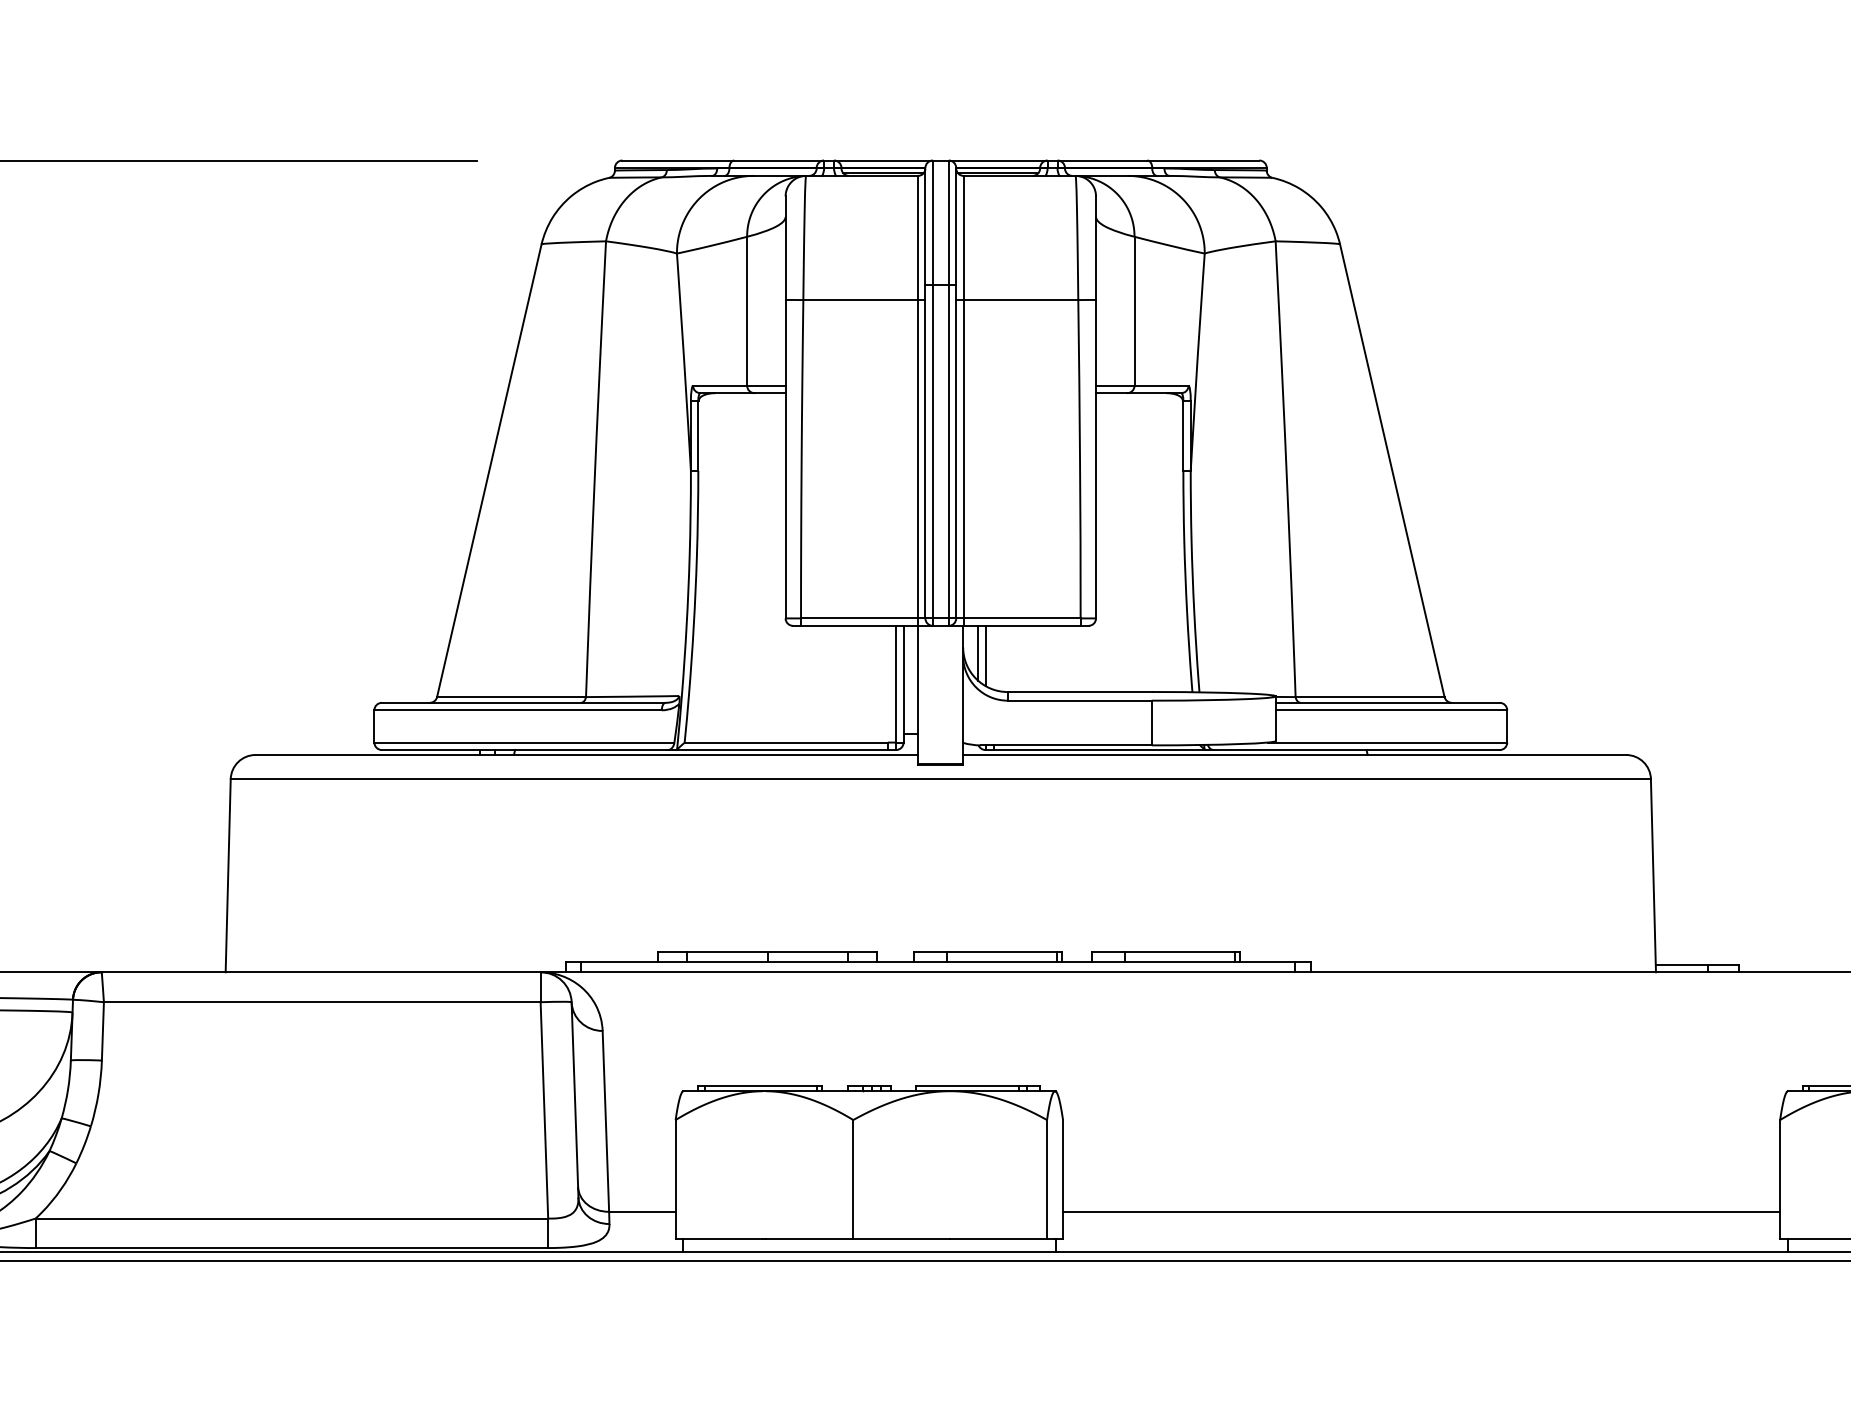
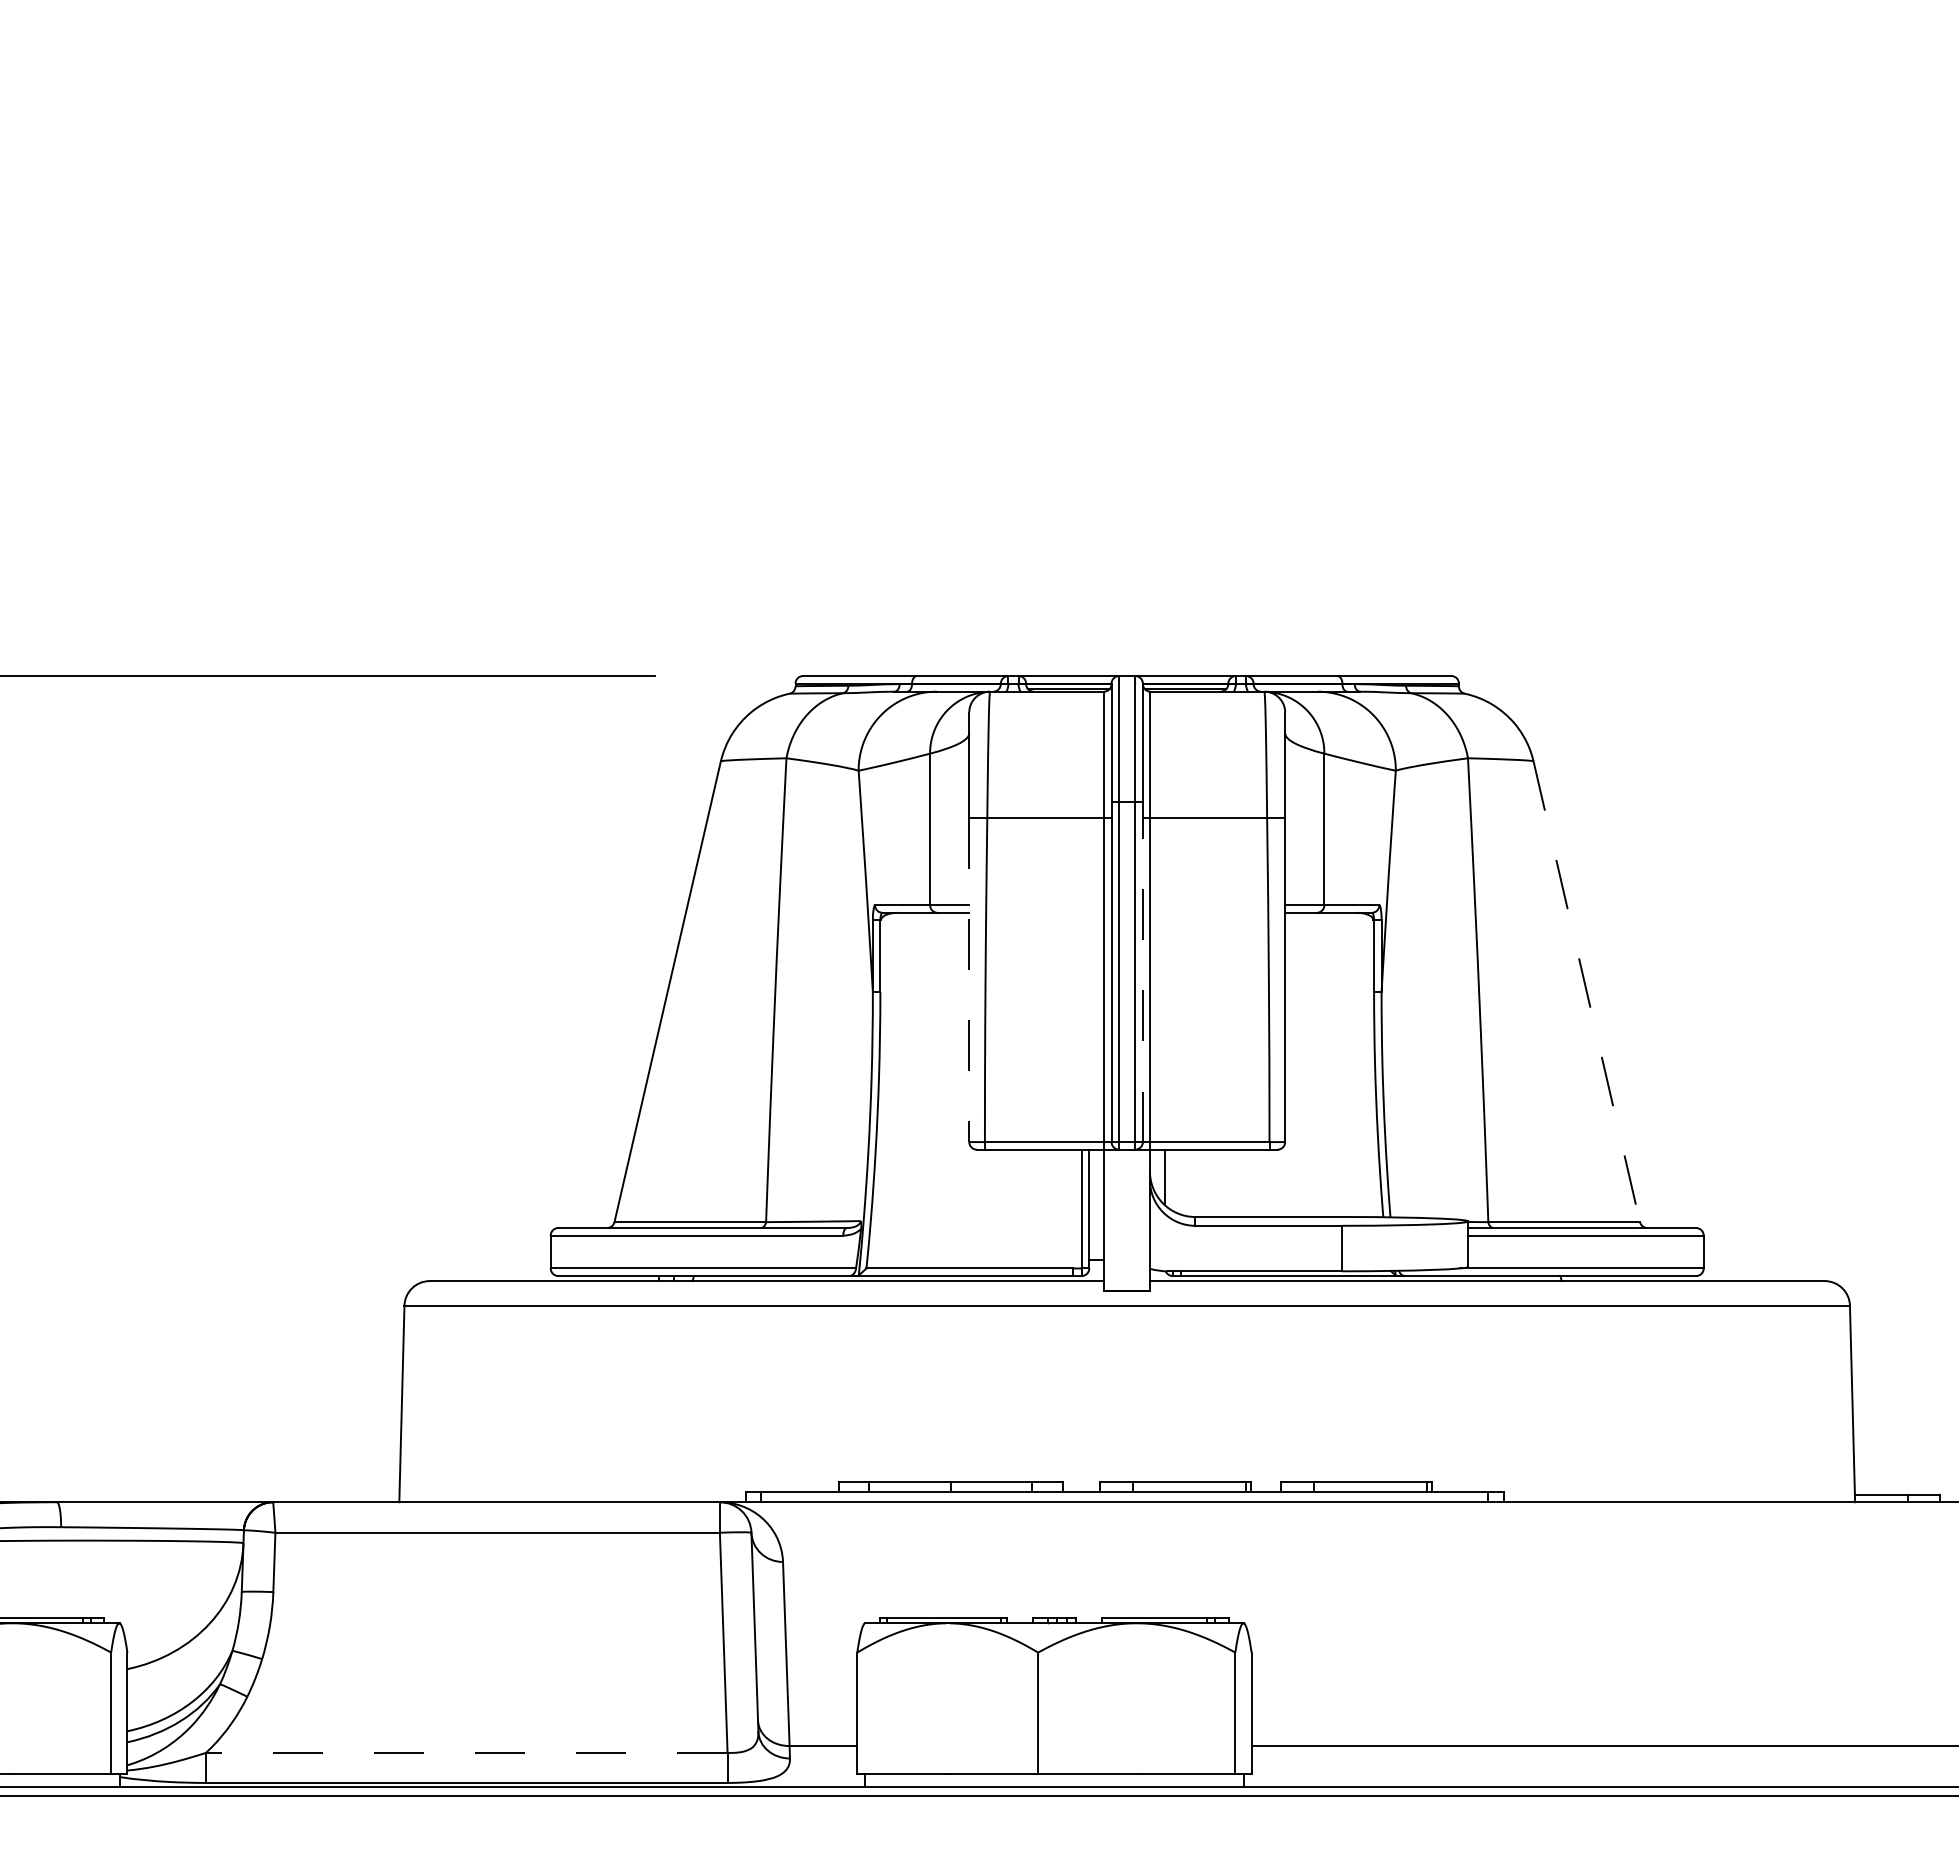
line: (955, 451) -> (1142, 972), solid -> dashed
line: (785, 459) -> (969, 980), solid -> dashed
line: (1392, 471) -> (1586, 992), solid -> dashed
line: (985, 655) -> (1172, 1179), removed
line: (291, 1218) -> (466, 1752), solid -> dashed

